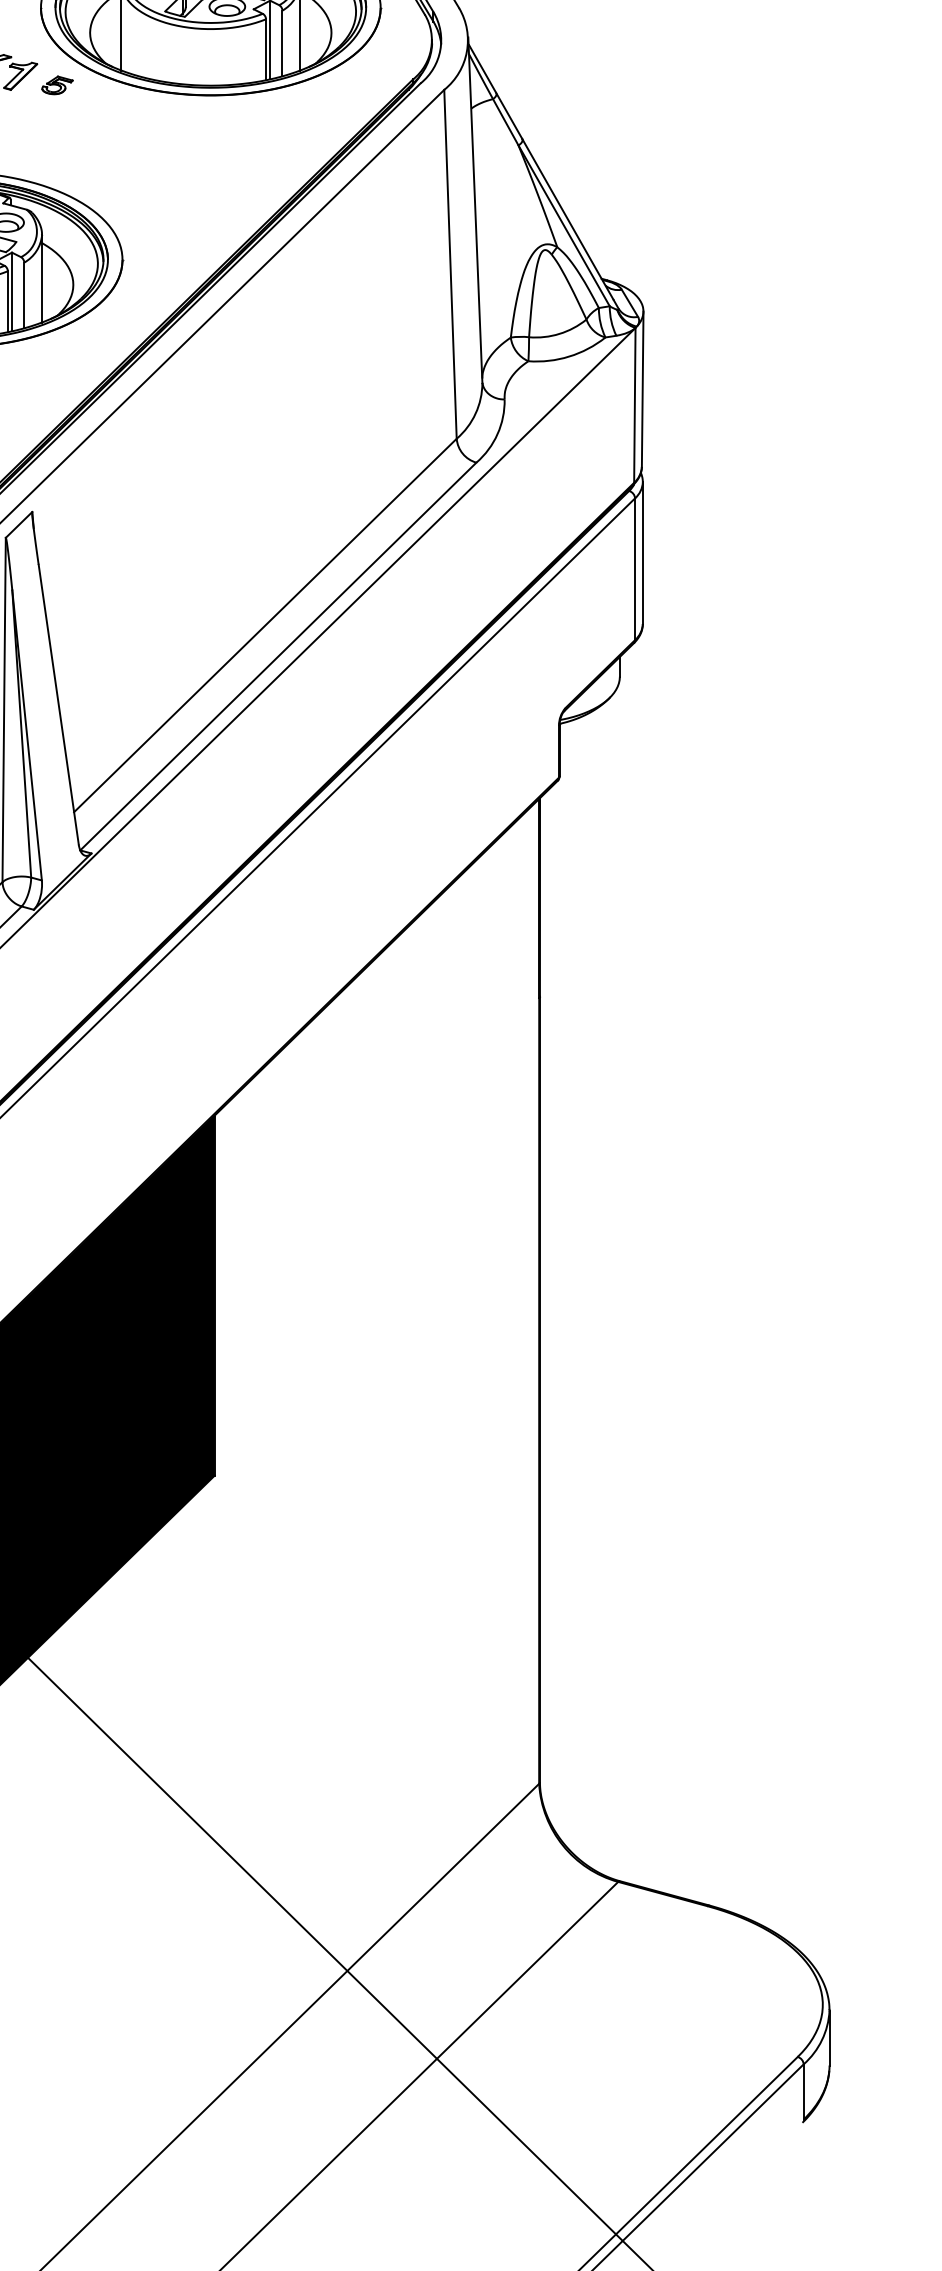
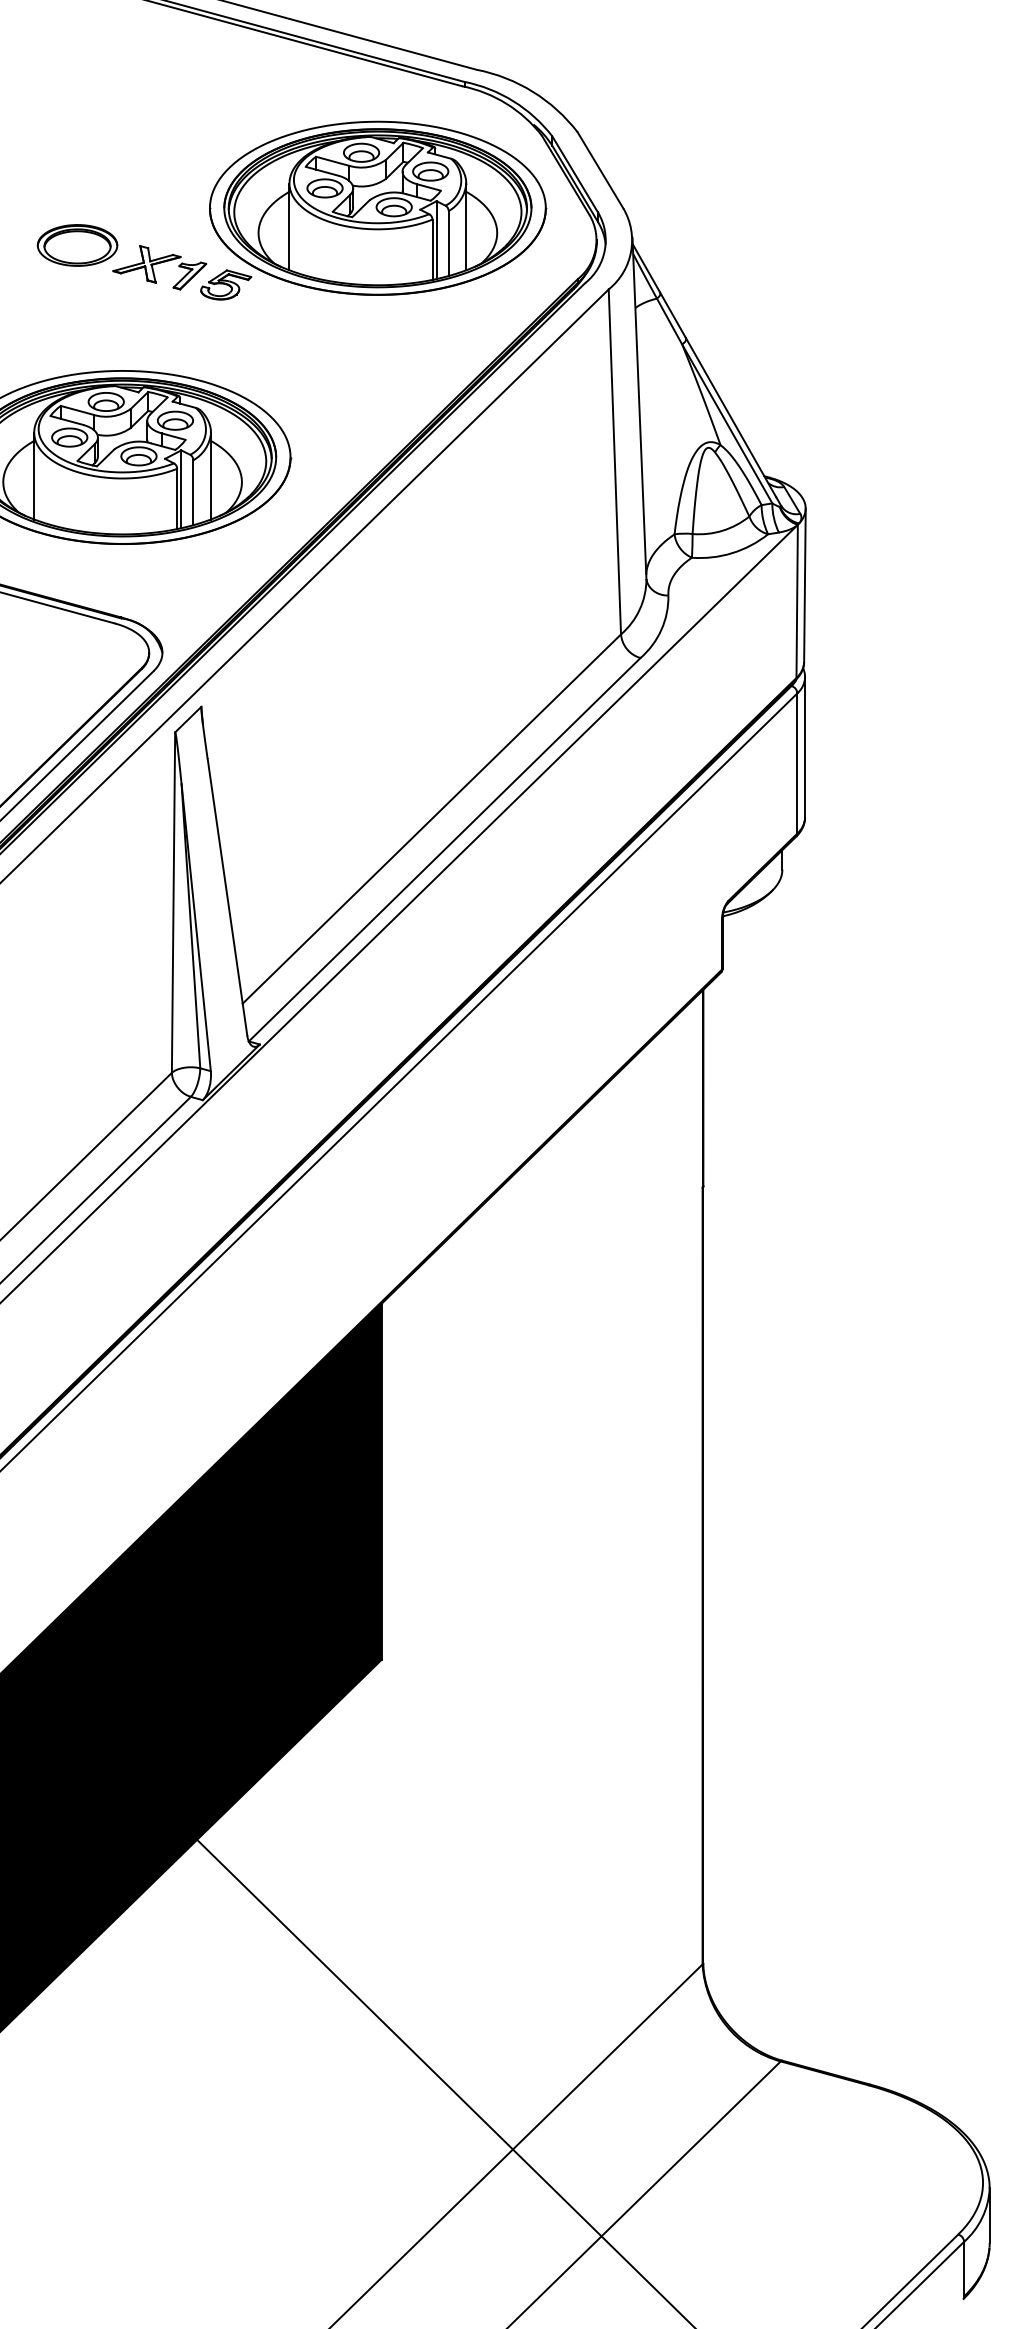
part: (57, 84) -> (226, 284), size x1.67

